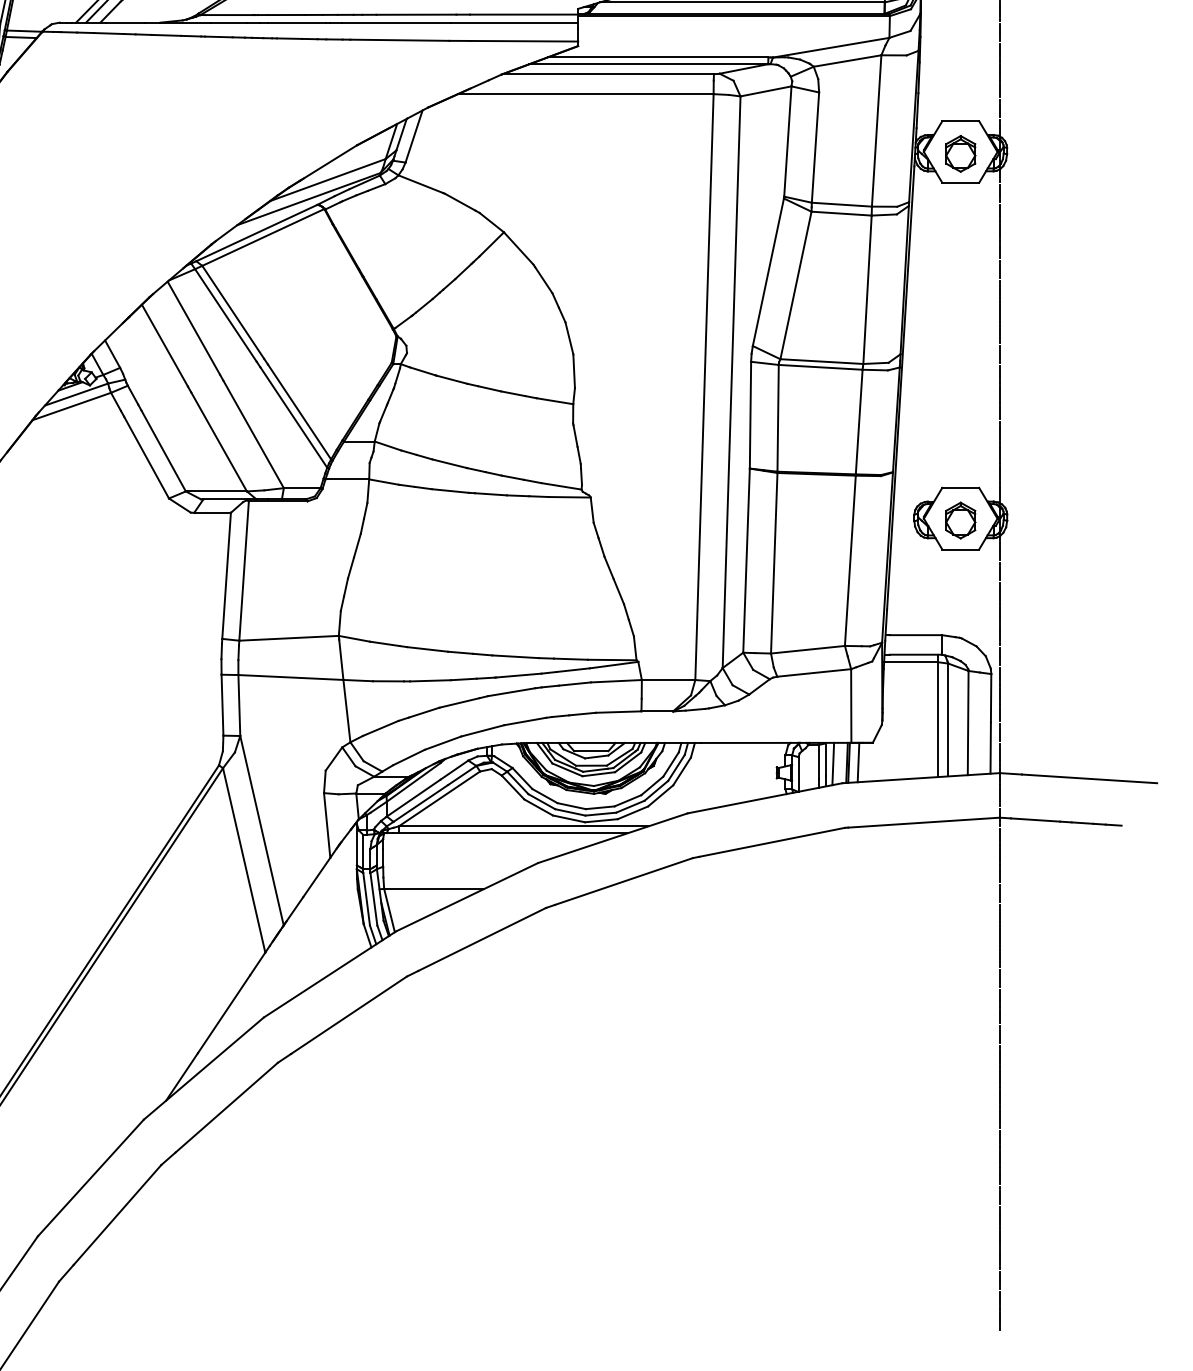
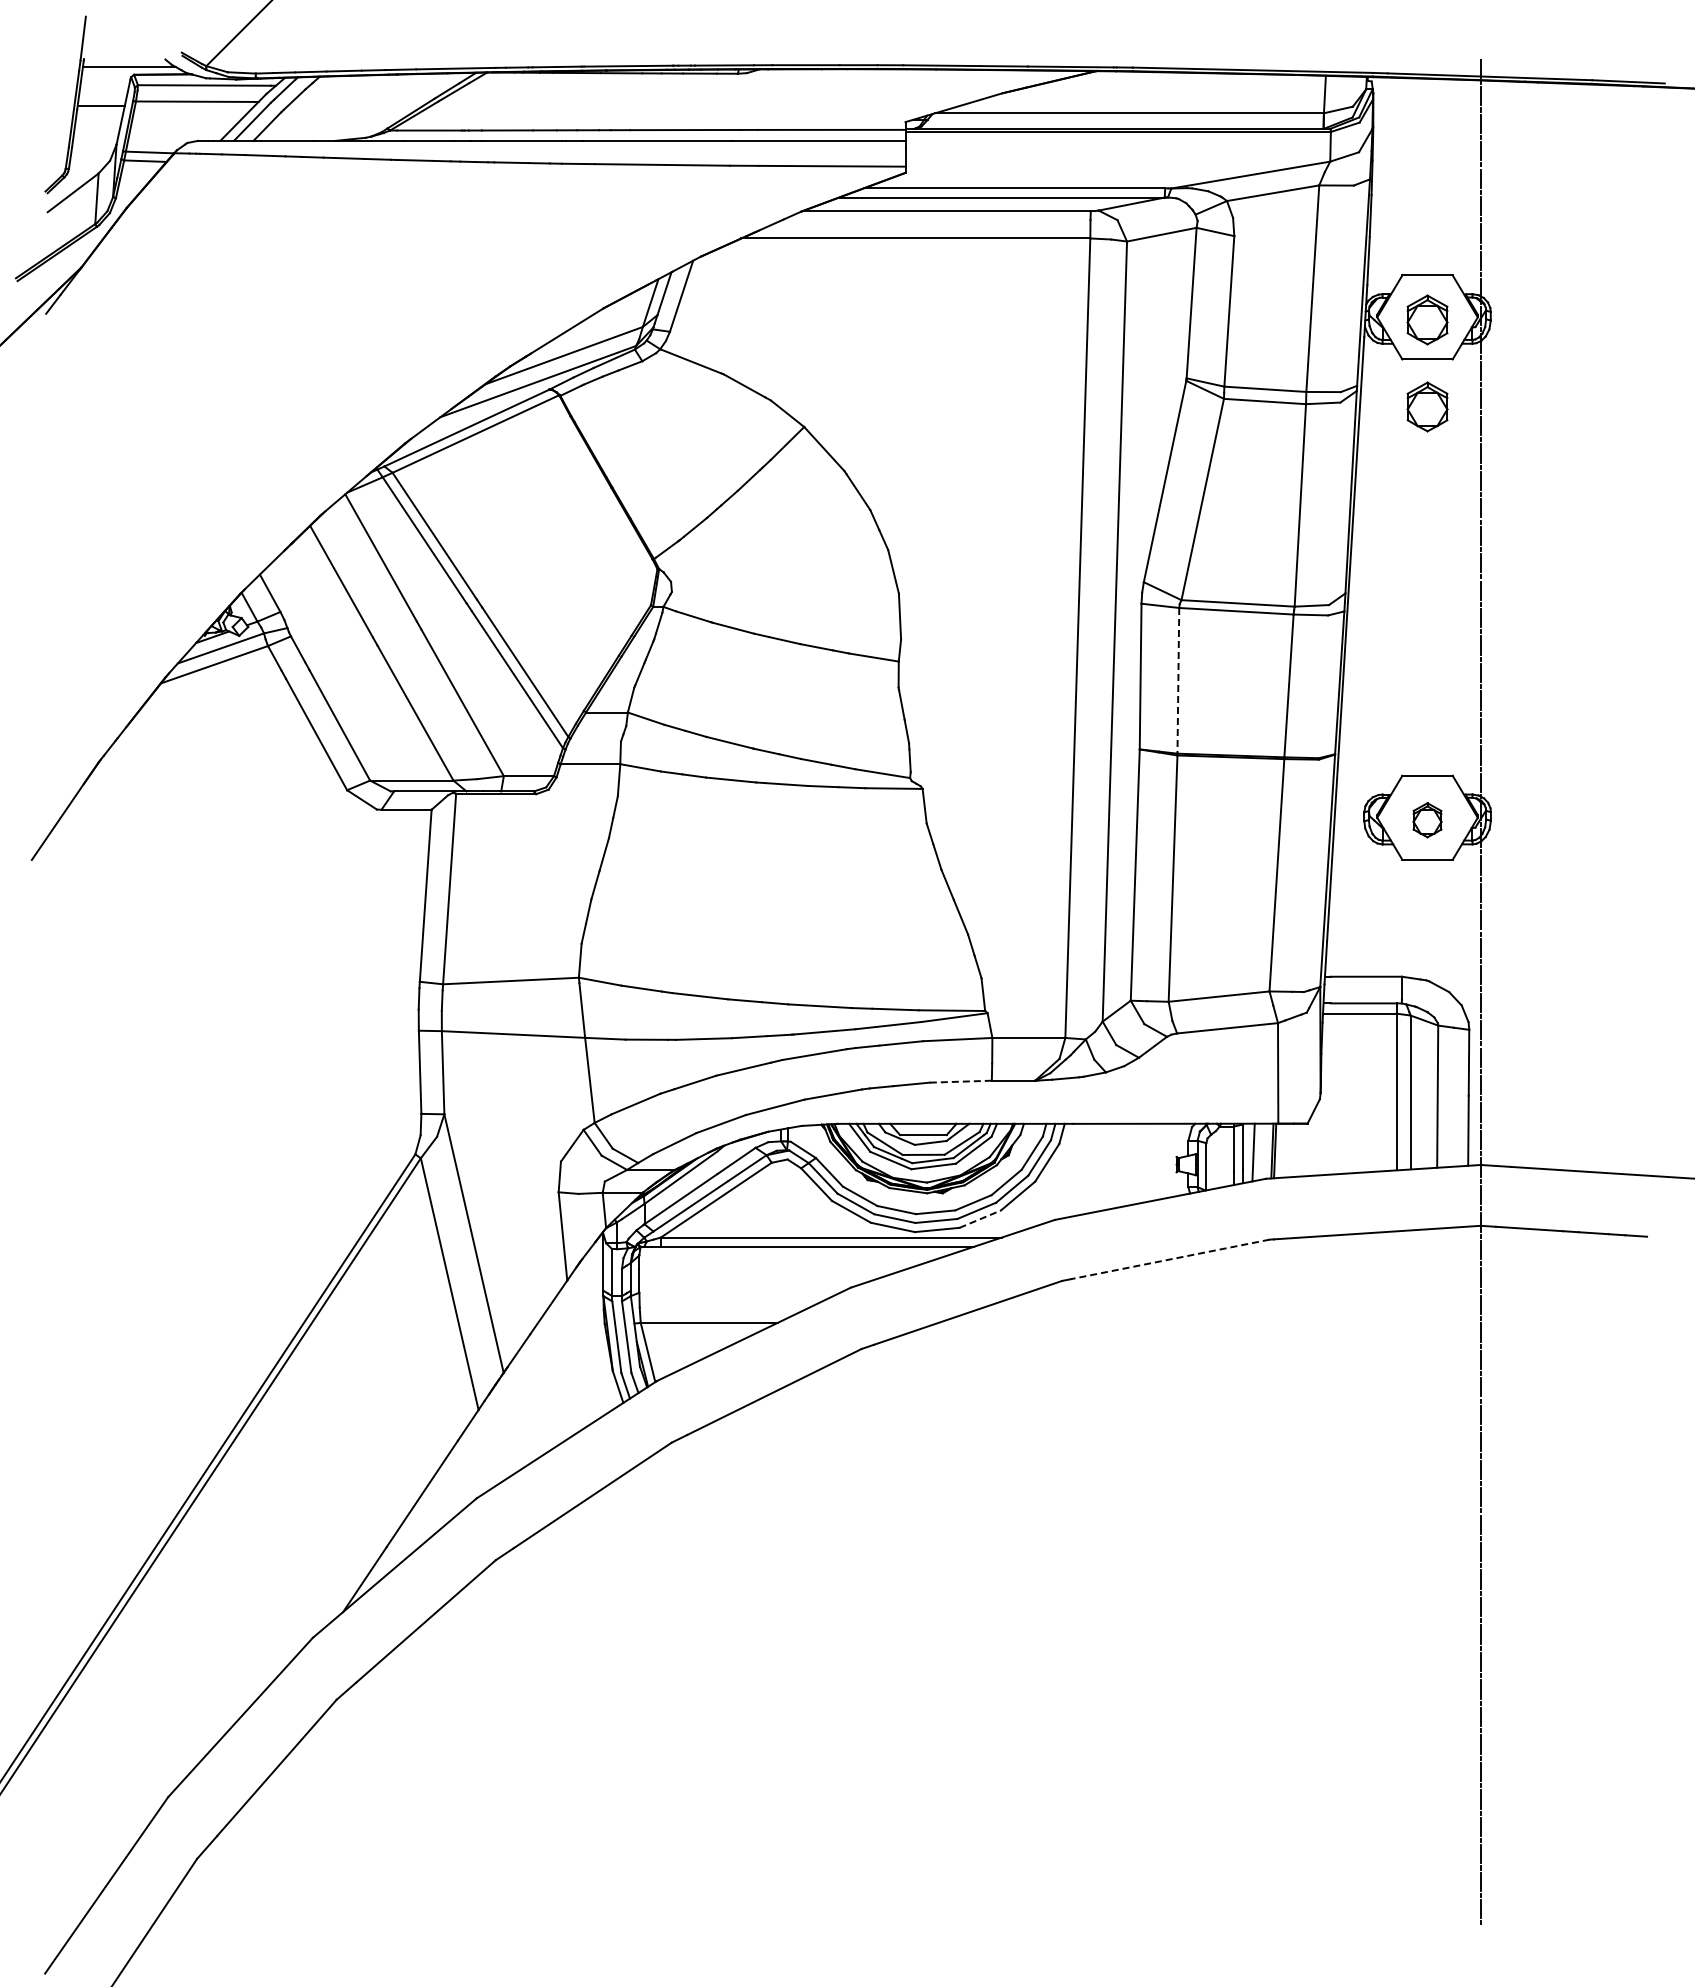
part: (960, 217) -> (1427, 406), added
line: (778, 418) -> (1178, 680), solid -> dashed
part: (960, 519) -> (1427, 819), size x0.7
line: (619, 711) -> (961, 1081), solid -> dashed
line: (858, 762) -> (1287, 1150), removed
line: (633, 813) -> (980, 1219), solid -> dashed
line: (772, 842) -> (1170, 1259), solid -> dashed

